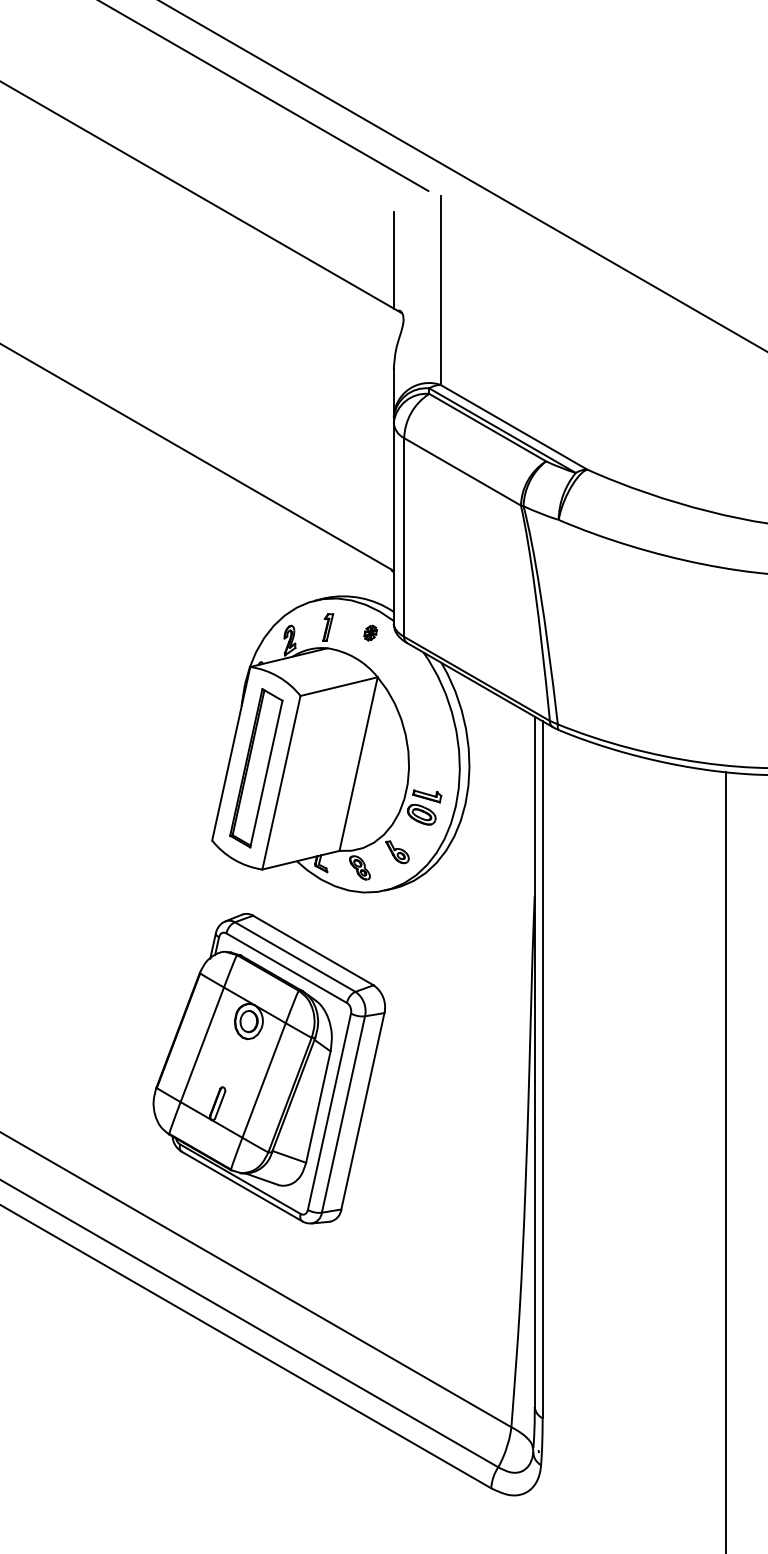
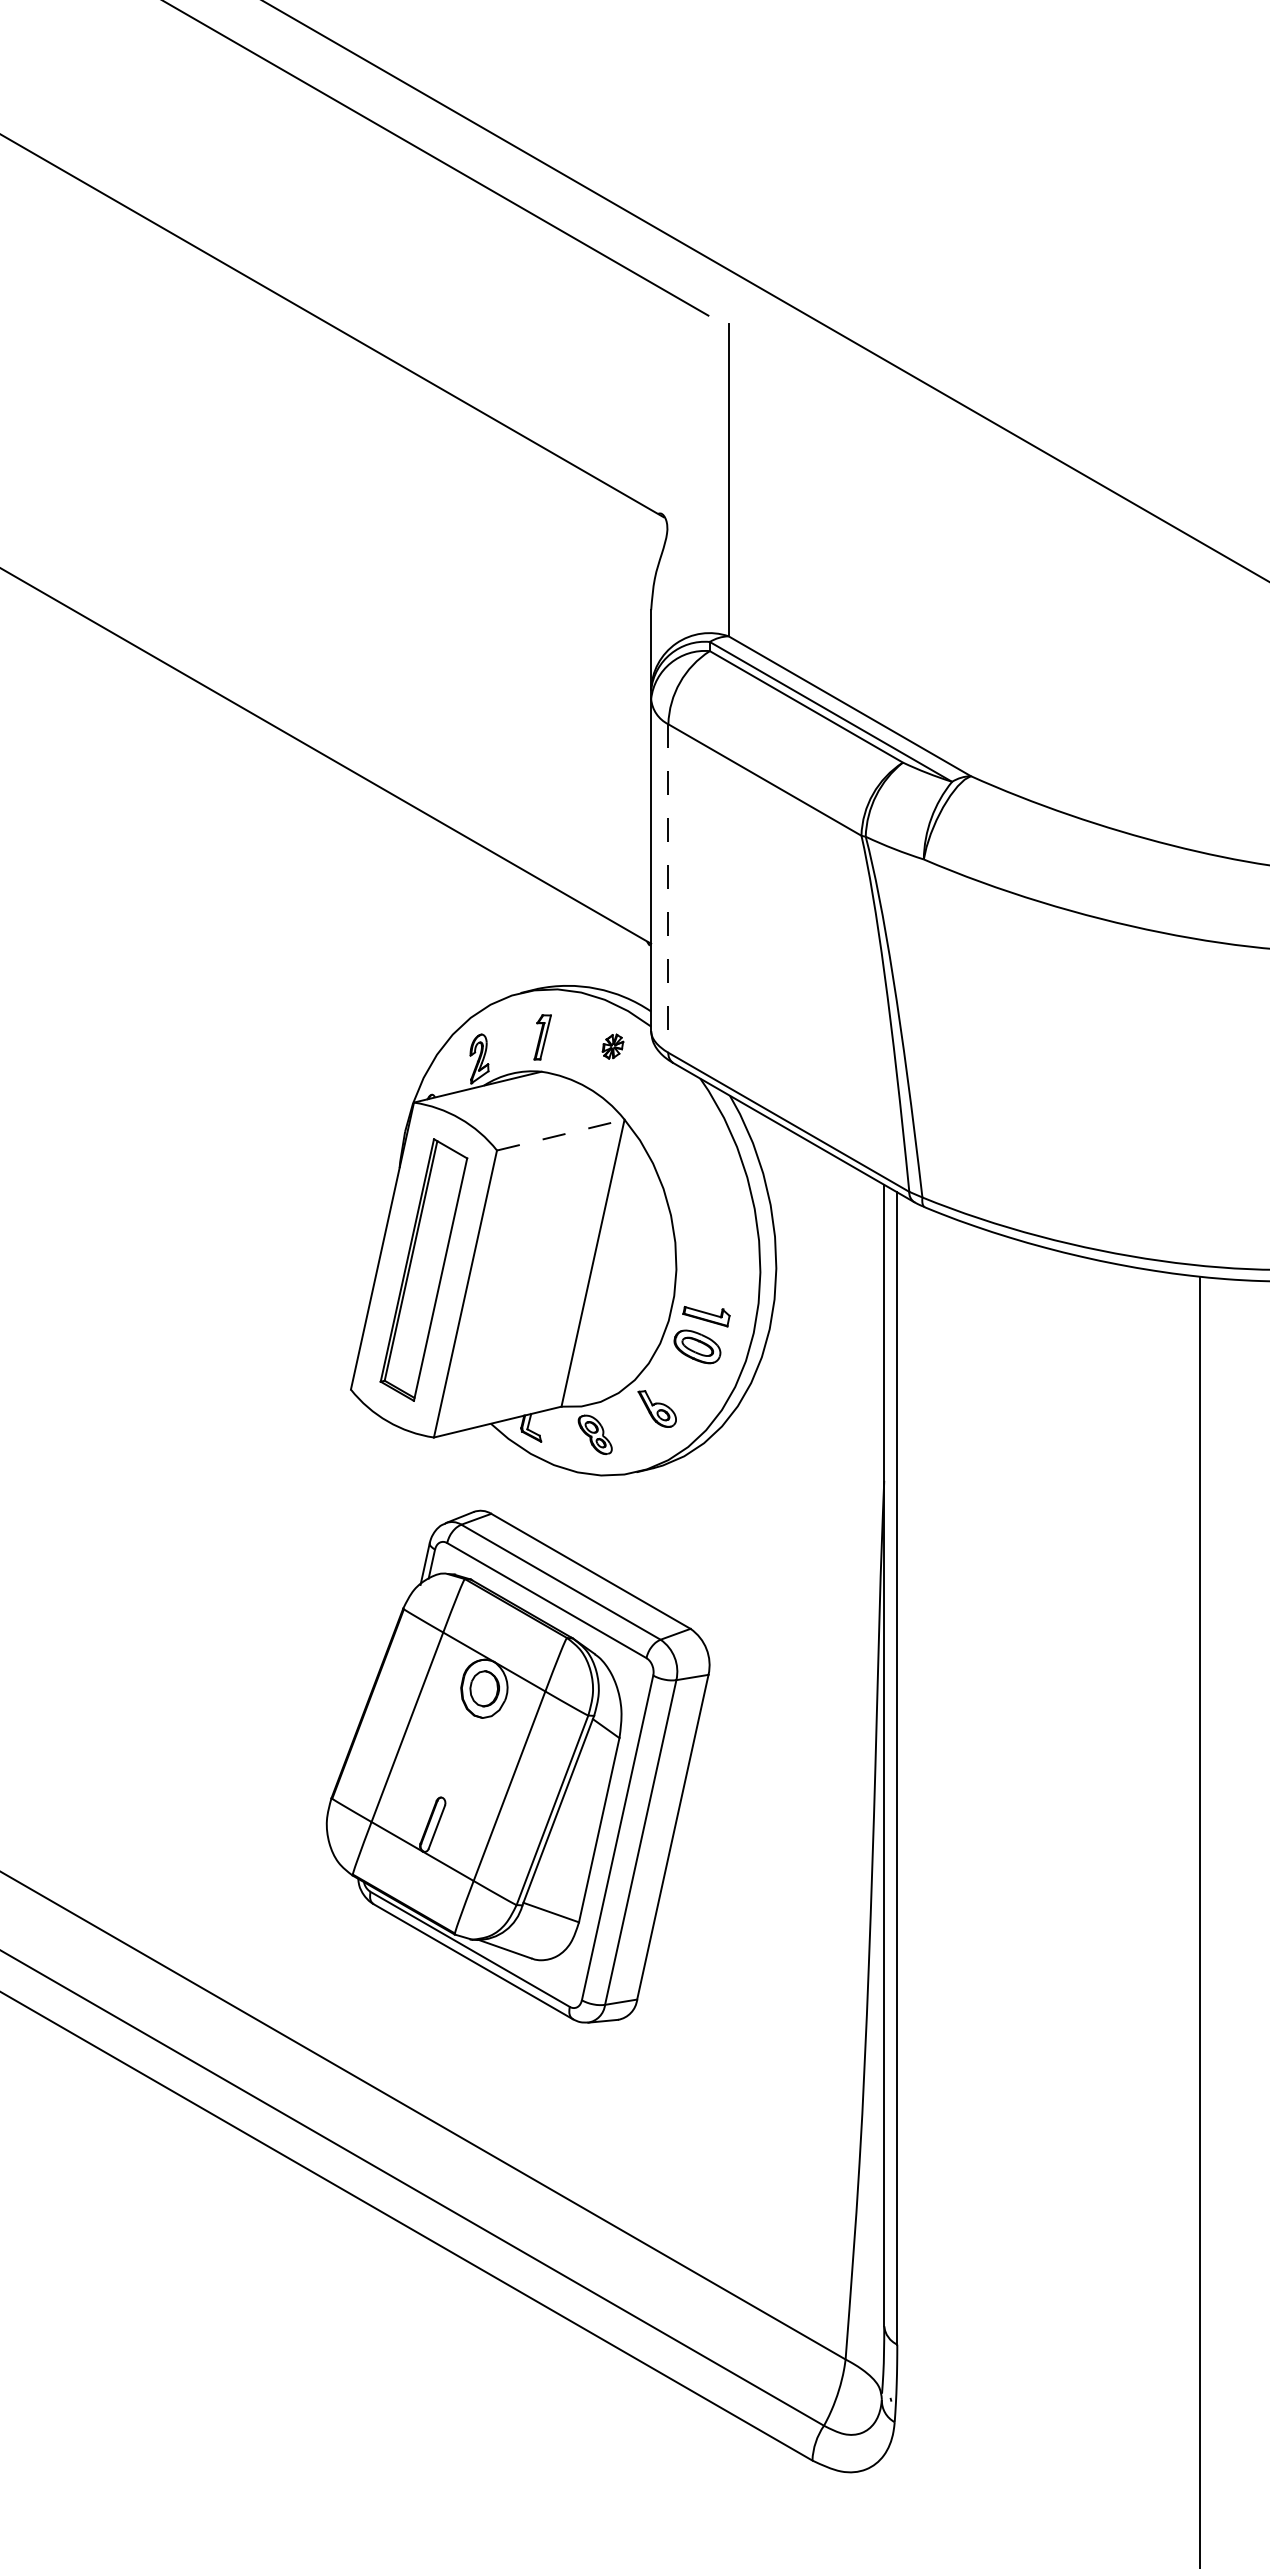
line: (393, 259) -> (650, 428), removed
line: (404, 537) -> (668, 888), solid -> dashed
line: (339, 686) -> (561, 1134), solid -> dashed
part: (268, 1068) -> (516, 1766), moved

